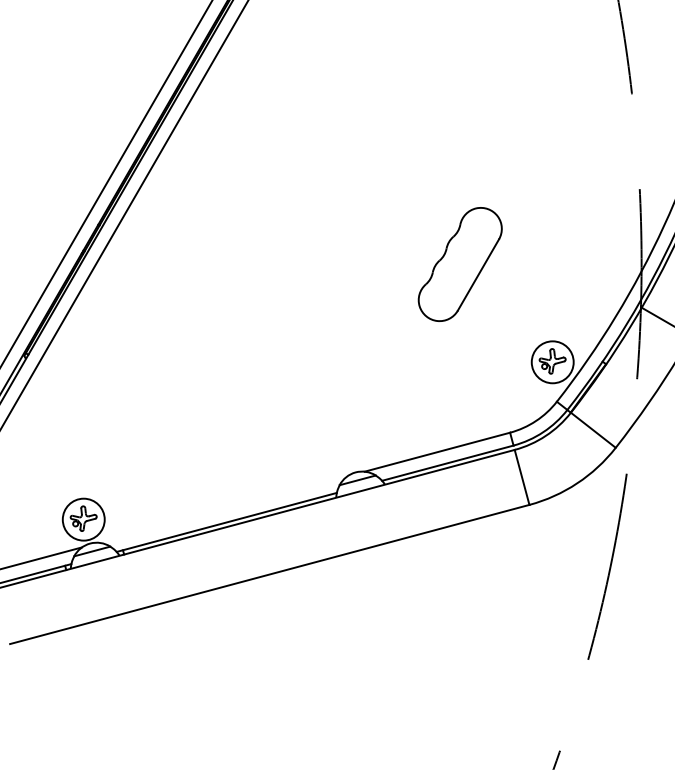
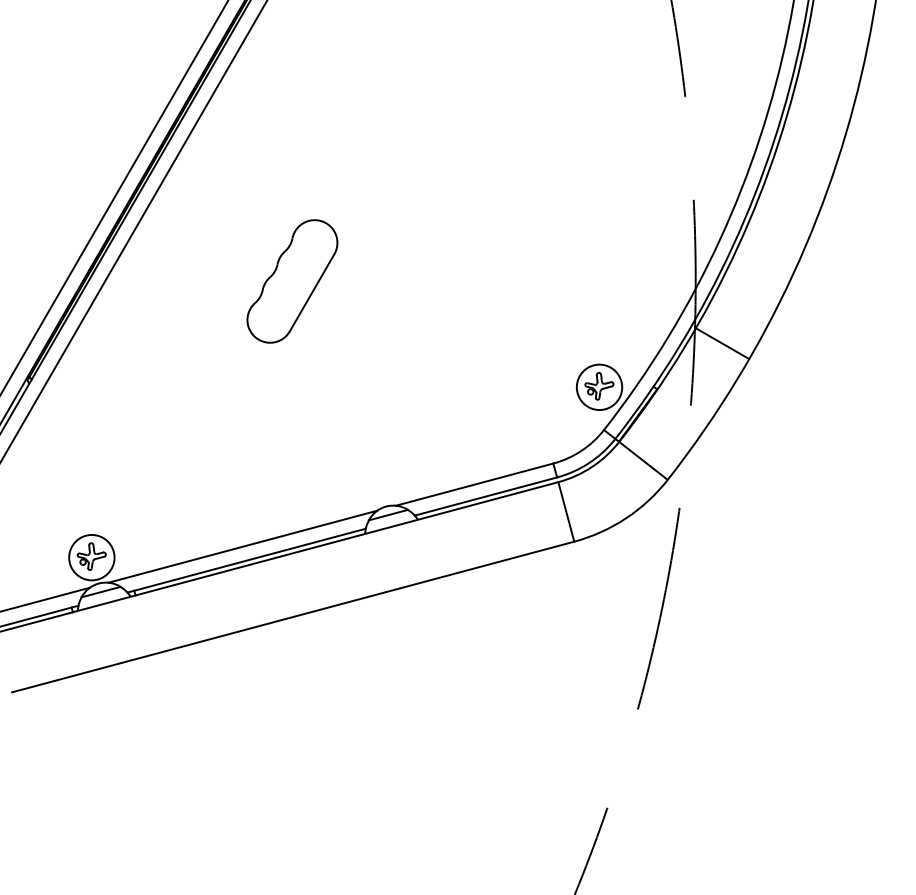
part: (460, 264) -> (292, 281), moved
line: (222, 509) -> (242, 546), added

